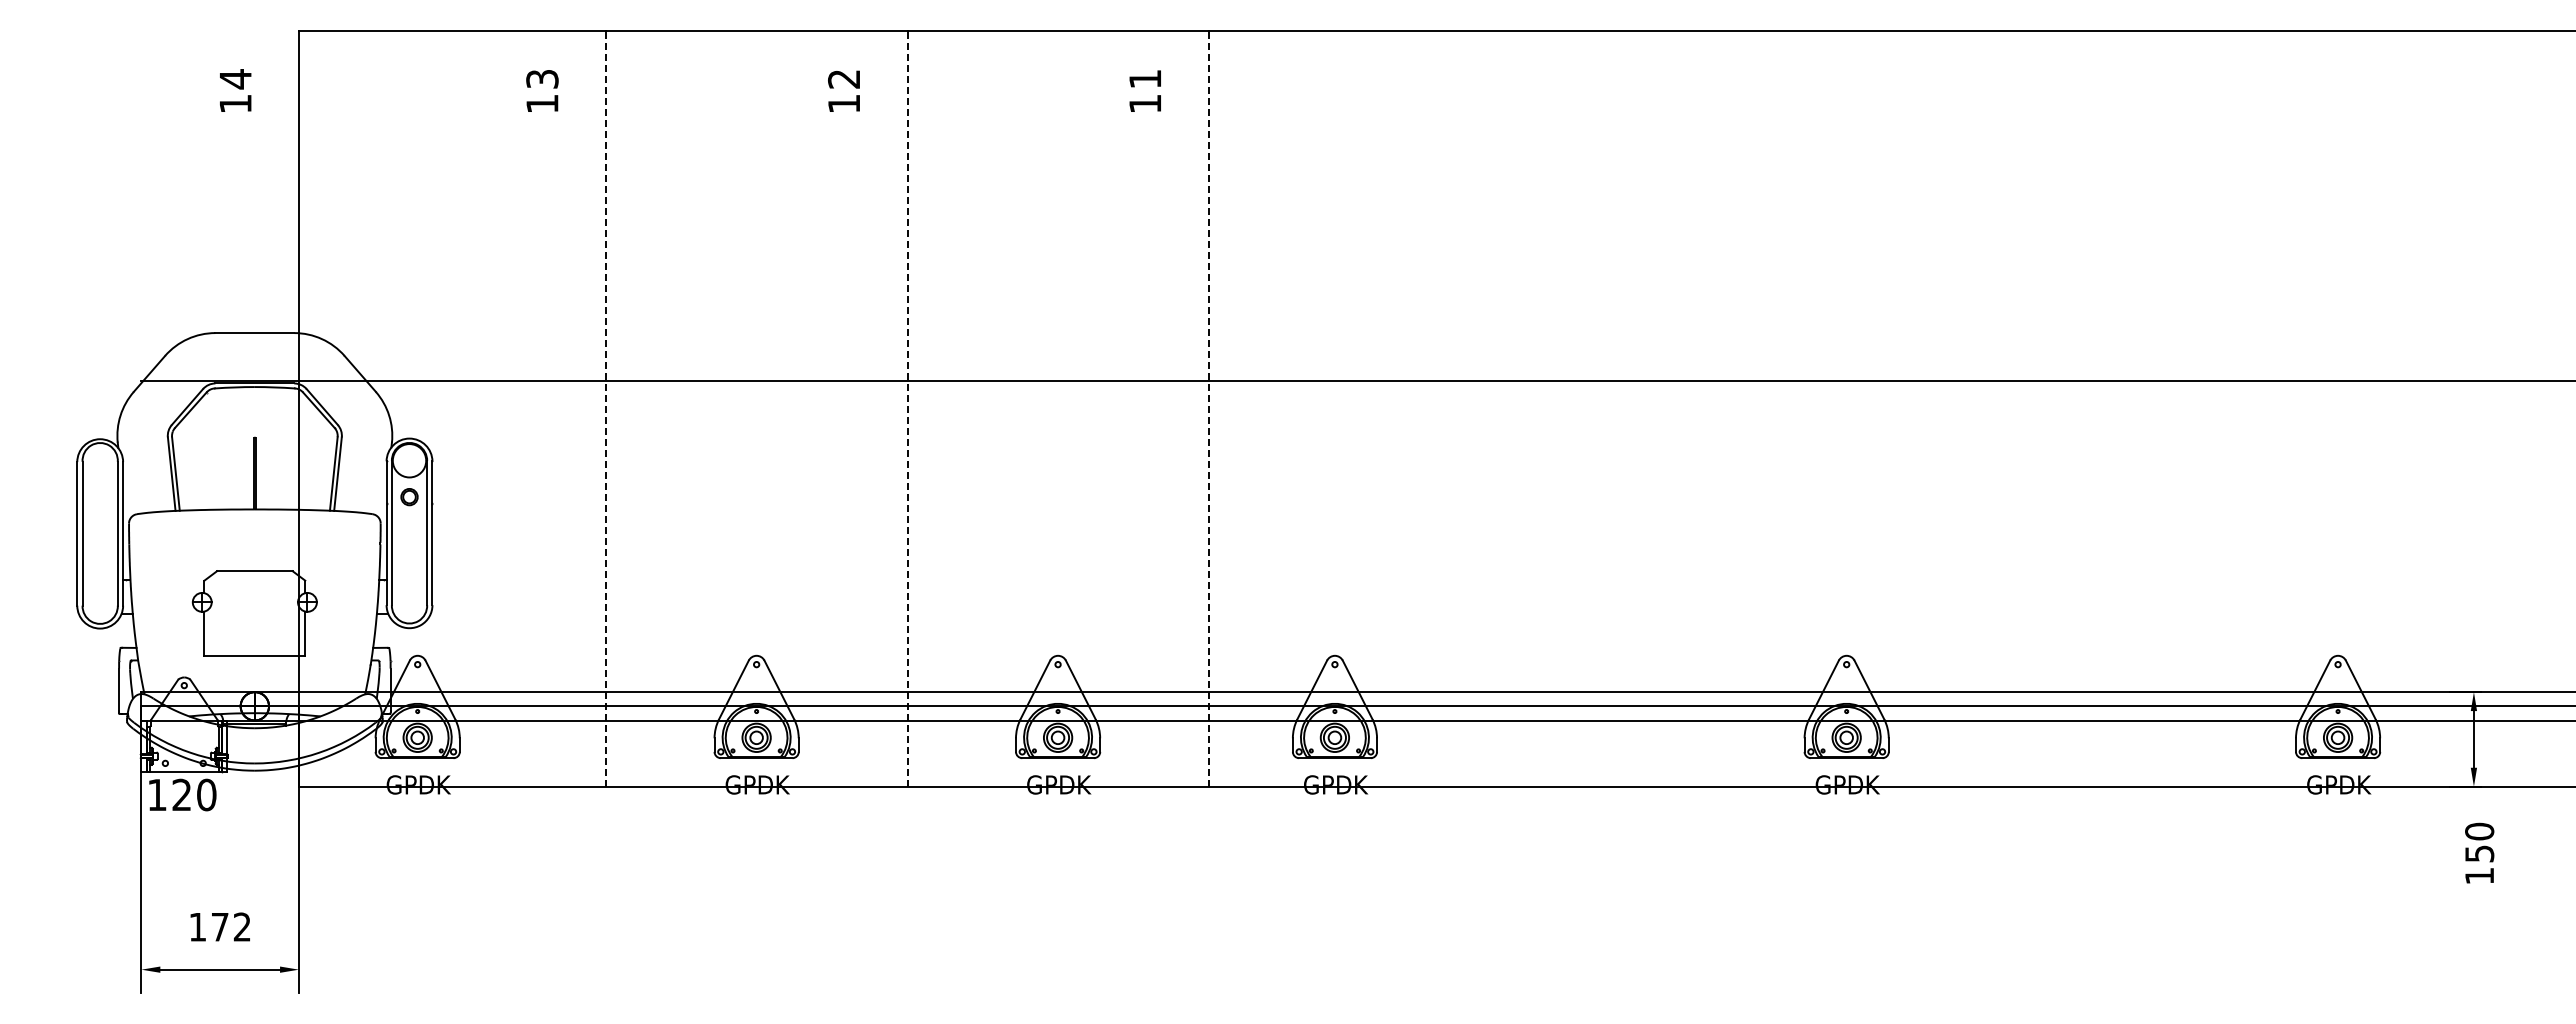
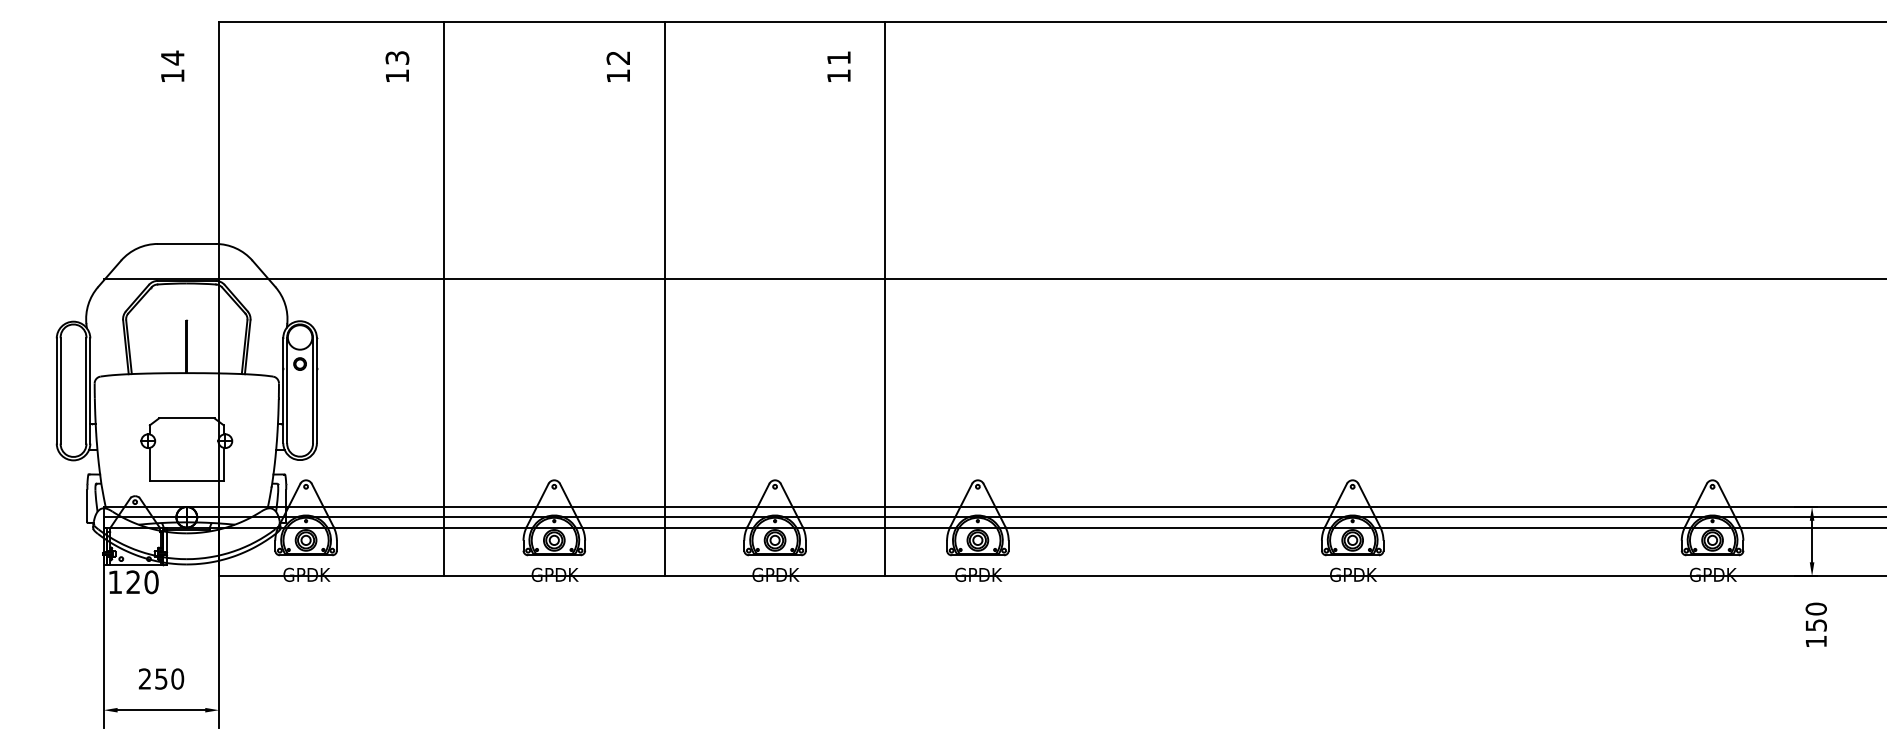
line: (605, 408) -> (443, 299), dashed -> solid
line: (907, 408) -> (664, 299), dashed -> solid
line: (1208, 408) -> (885, 299), dashed -> solid
text: (220, 926) -> (161, 678), 172 -> 250

